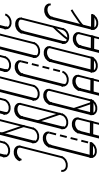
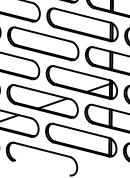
line: (42, 66) -> (44, 34), dashed -> solid
line: (70, 137) -> (82, 130), dashed -> solid

